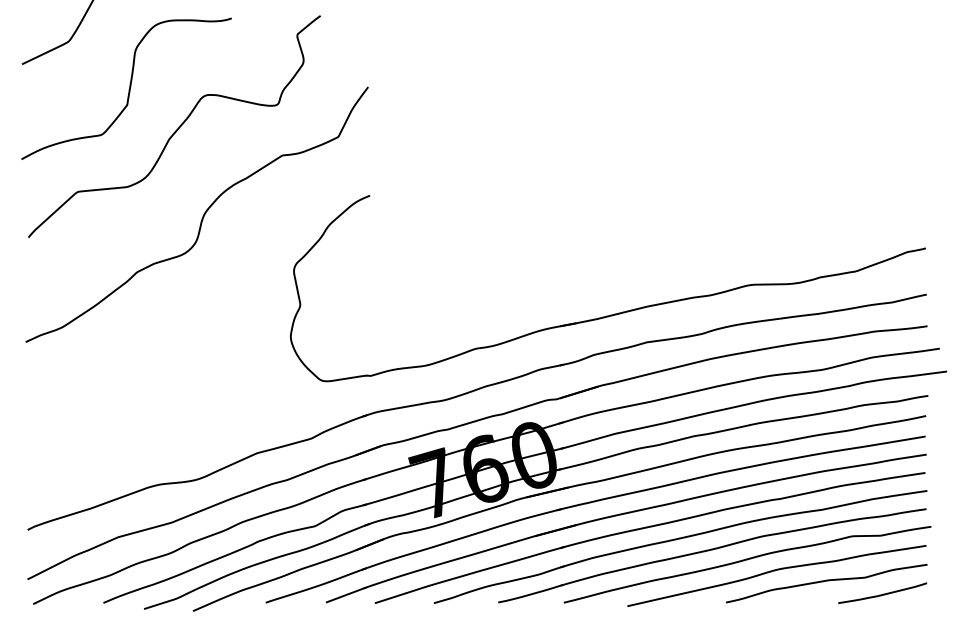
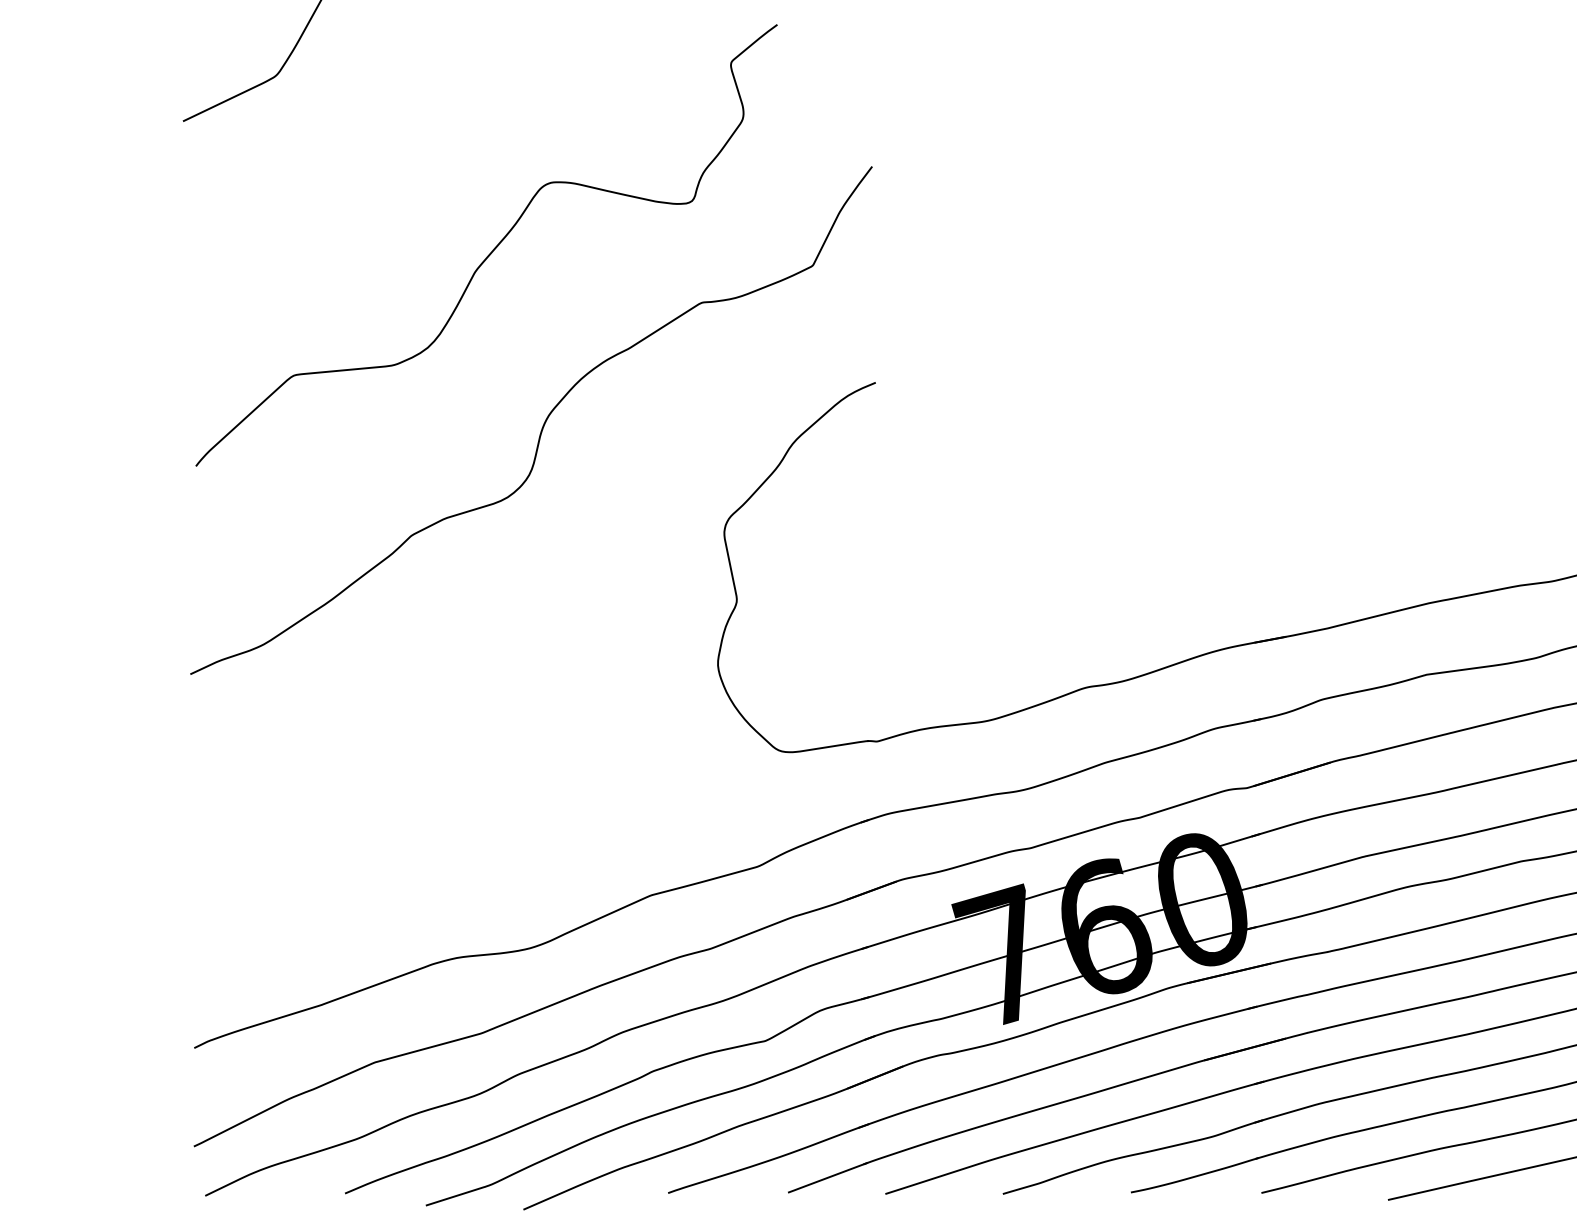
curve: (128, 89) -> (394, 171), removed

